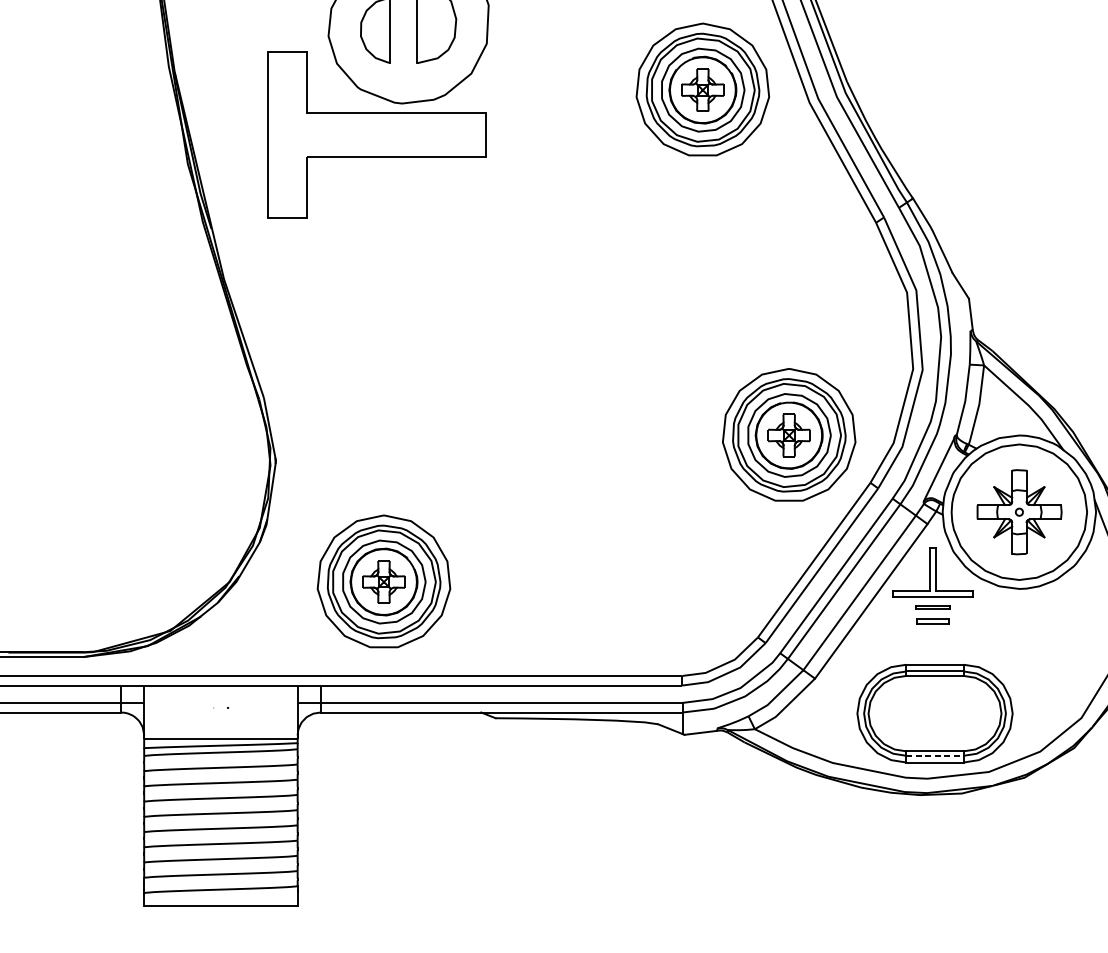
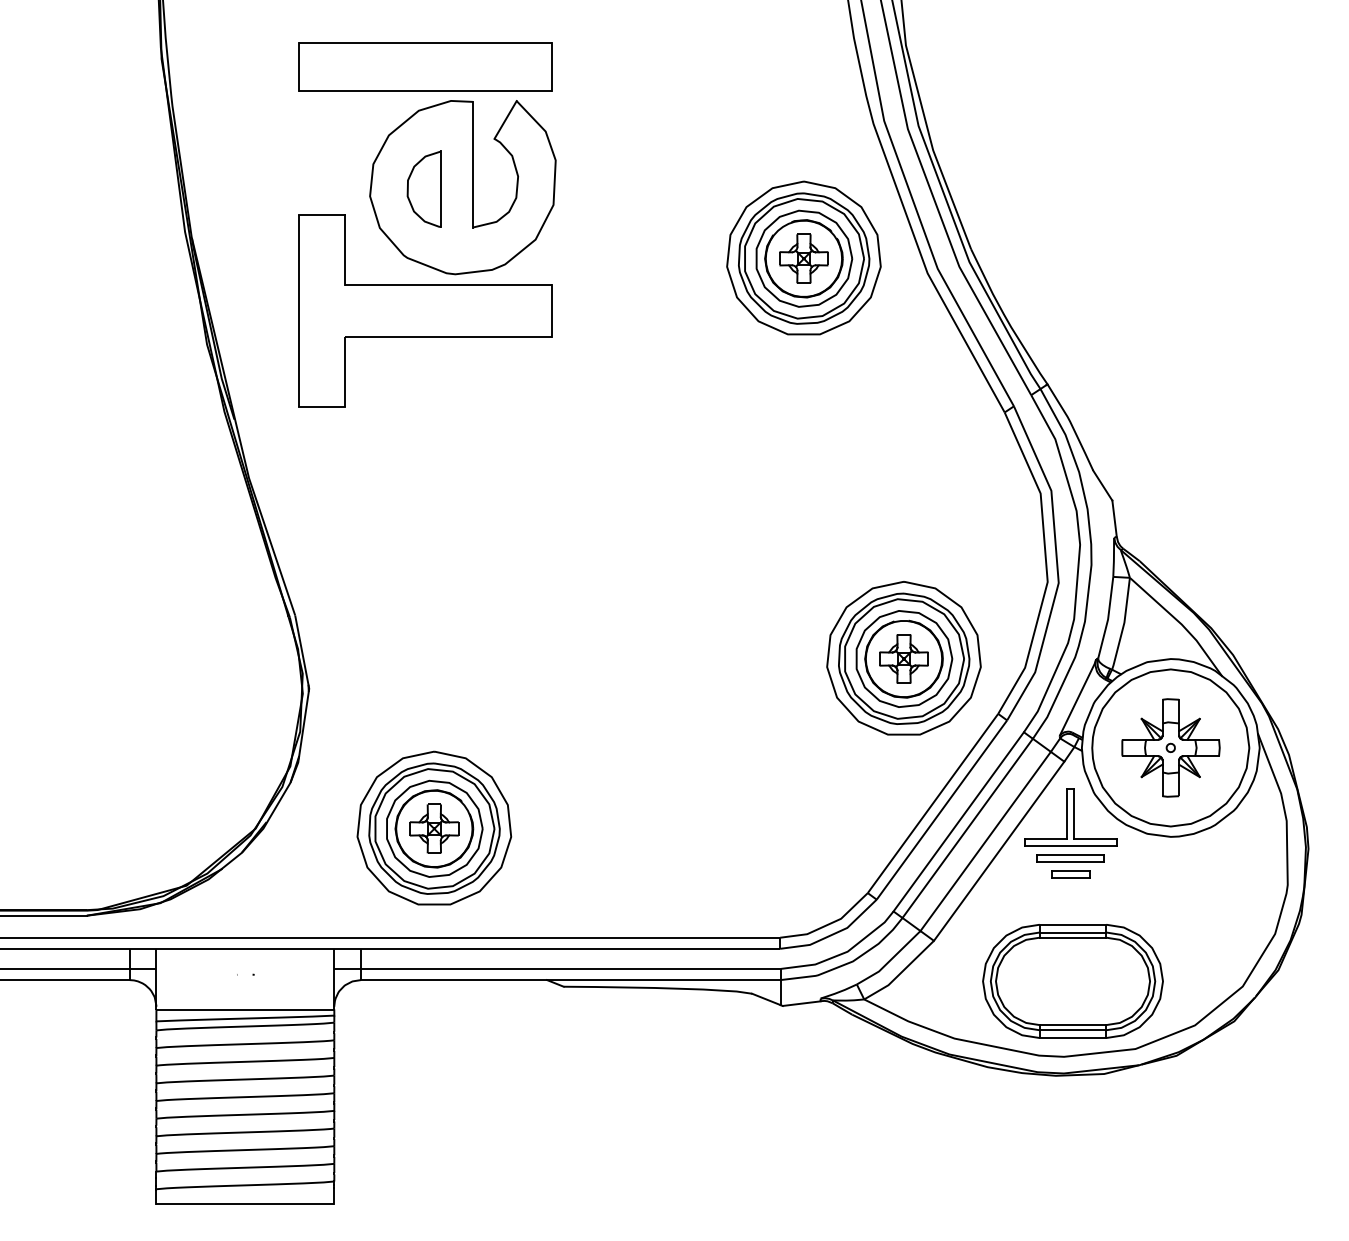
part: (932, 607) -> (1070, 858), size x1.67
line: (935, 756) -> (1073, 1030), dashed -> solid

